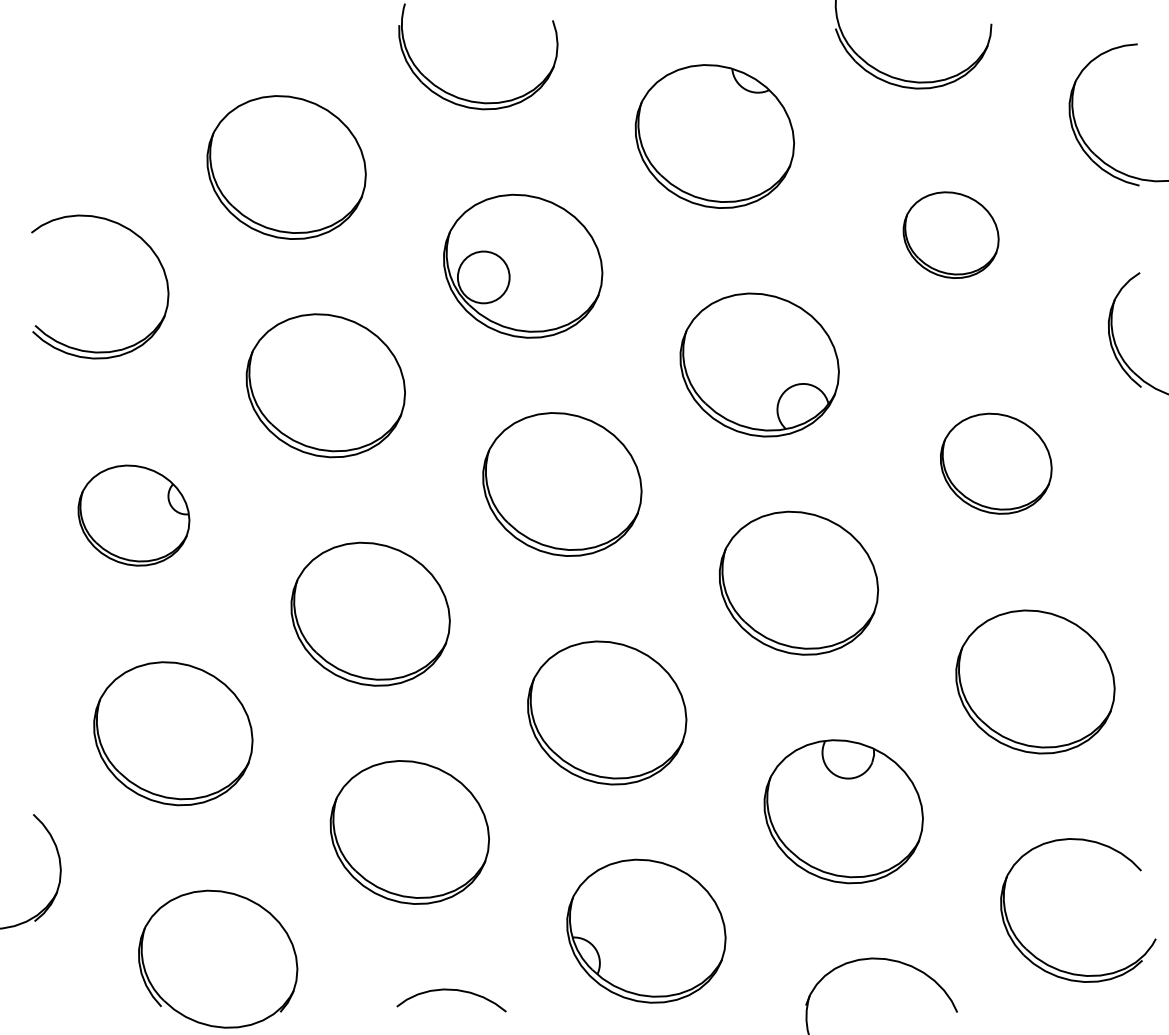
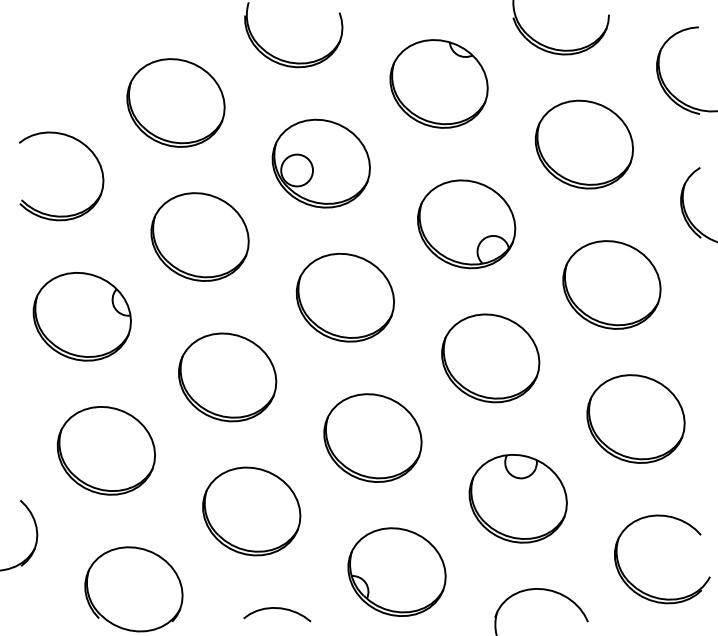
part: (949, 235) -> (583, 144), size x1.67
part: (995, 462) -> (611, 284), size x1.43
part: (132, 515) -> (81, 316), size x1.43

